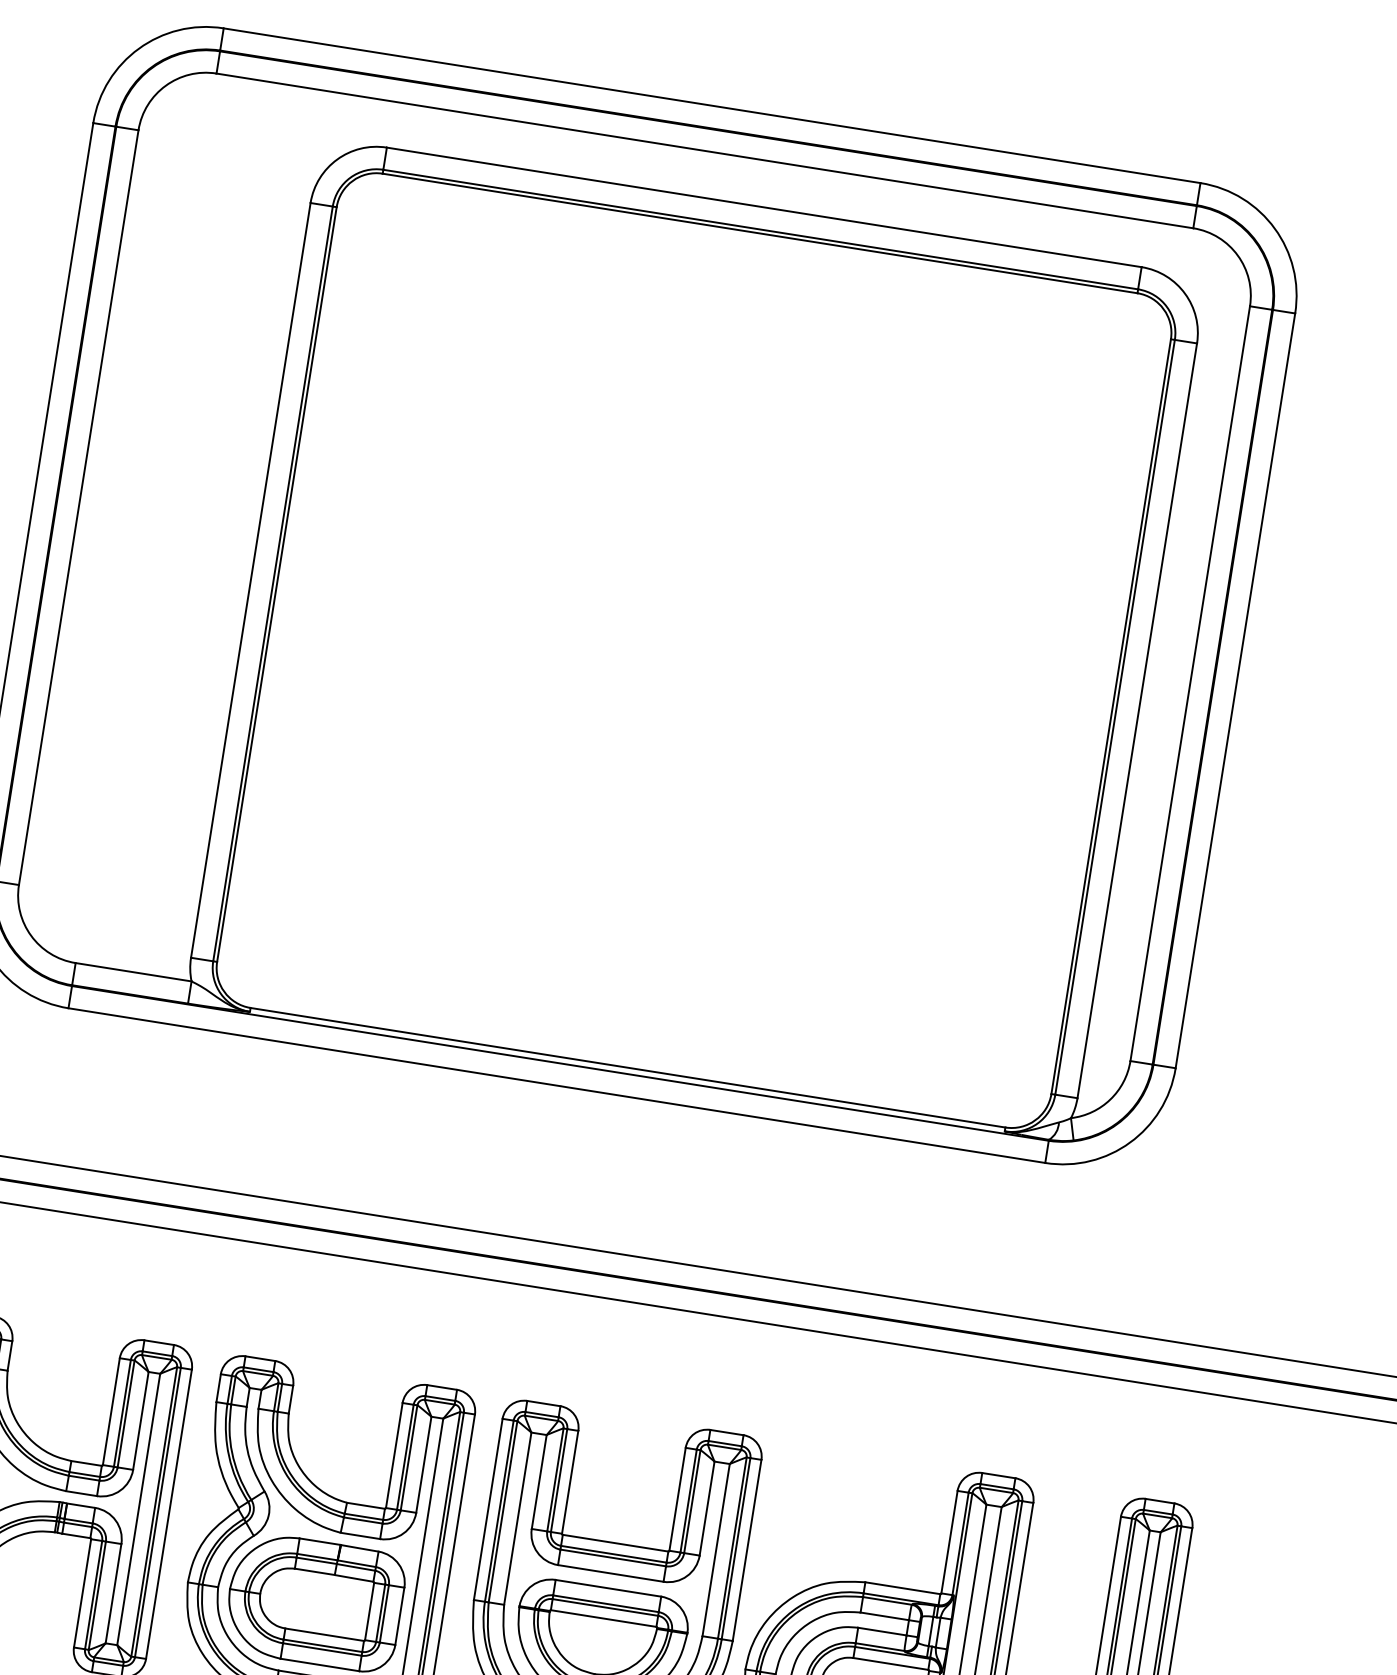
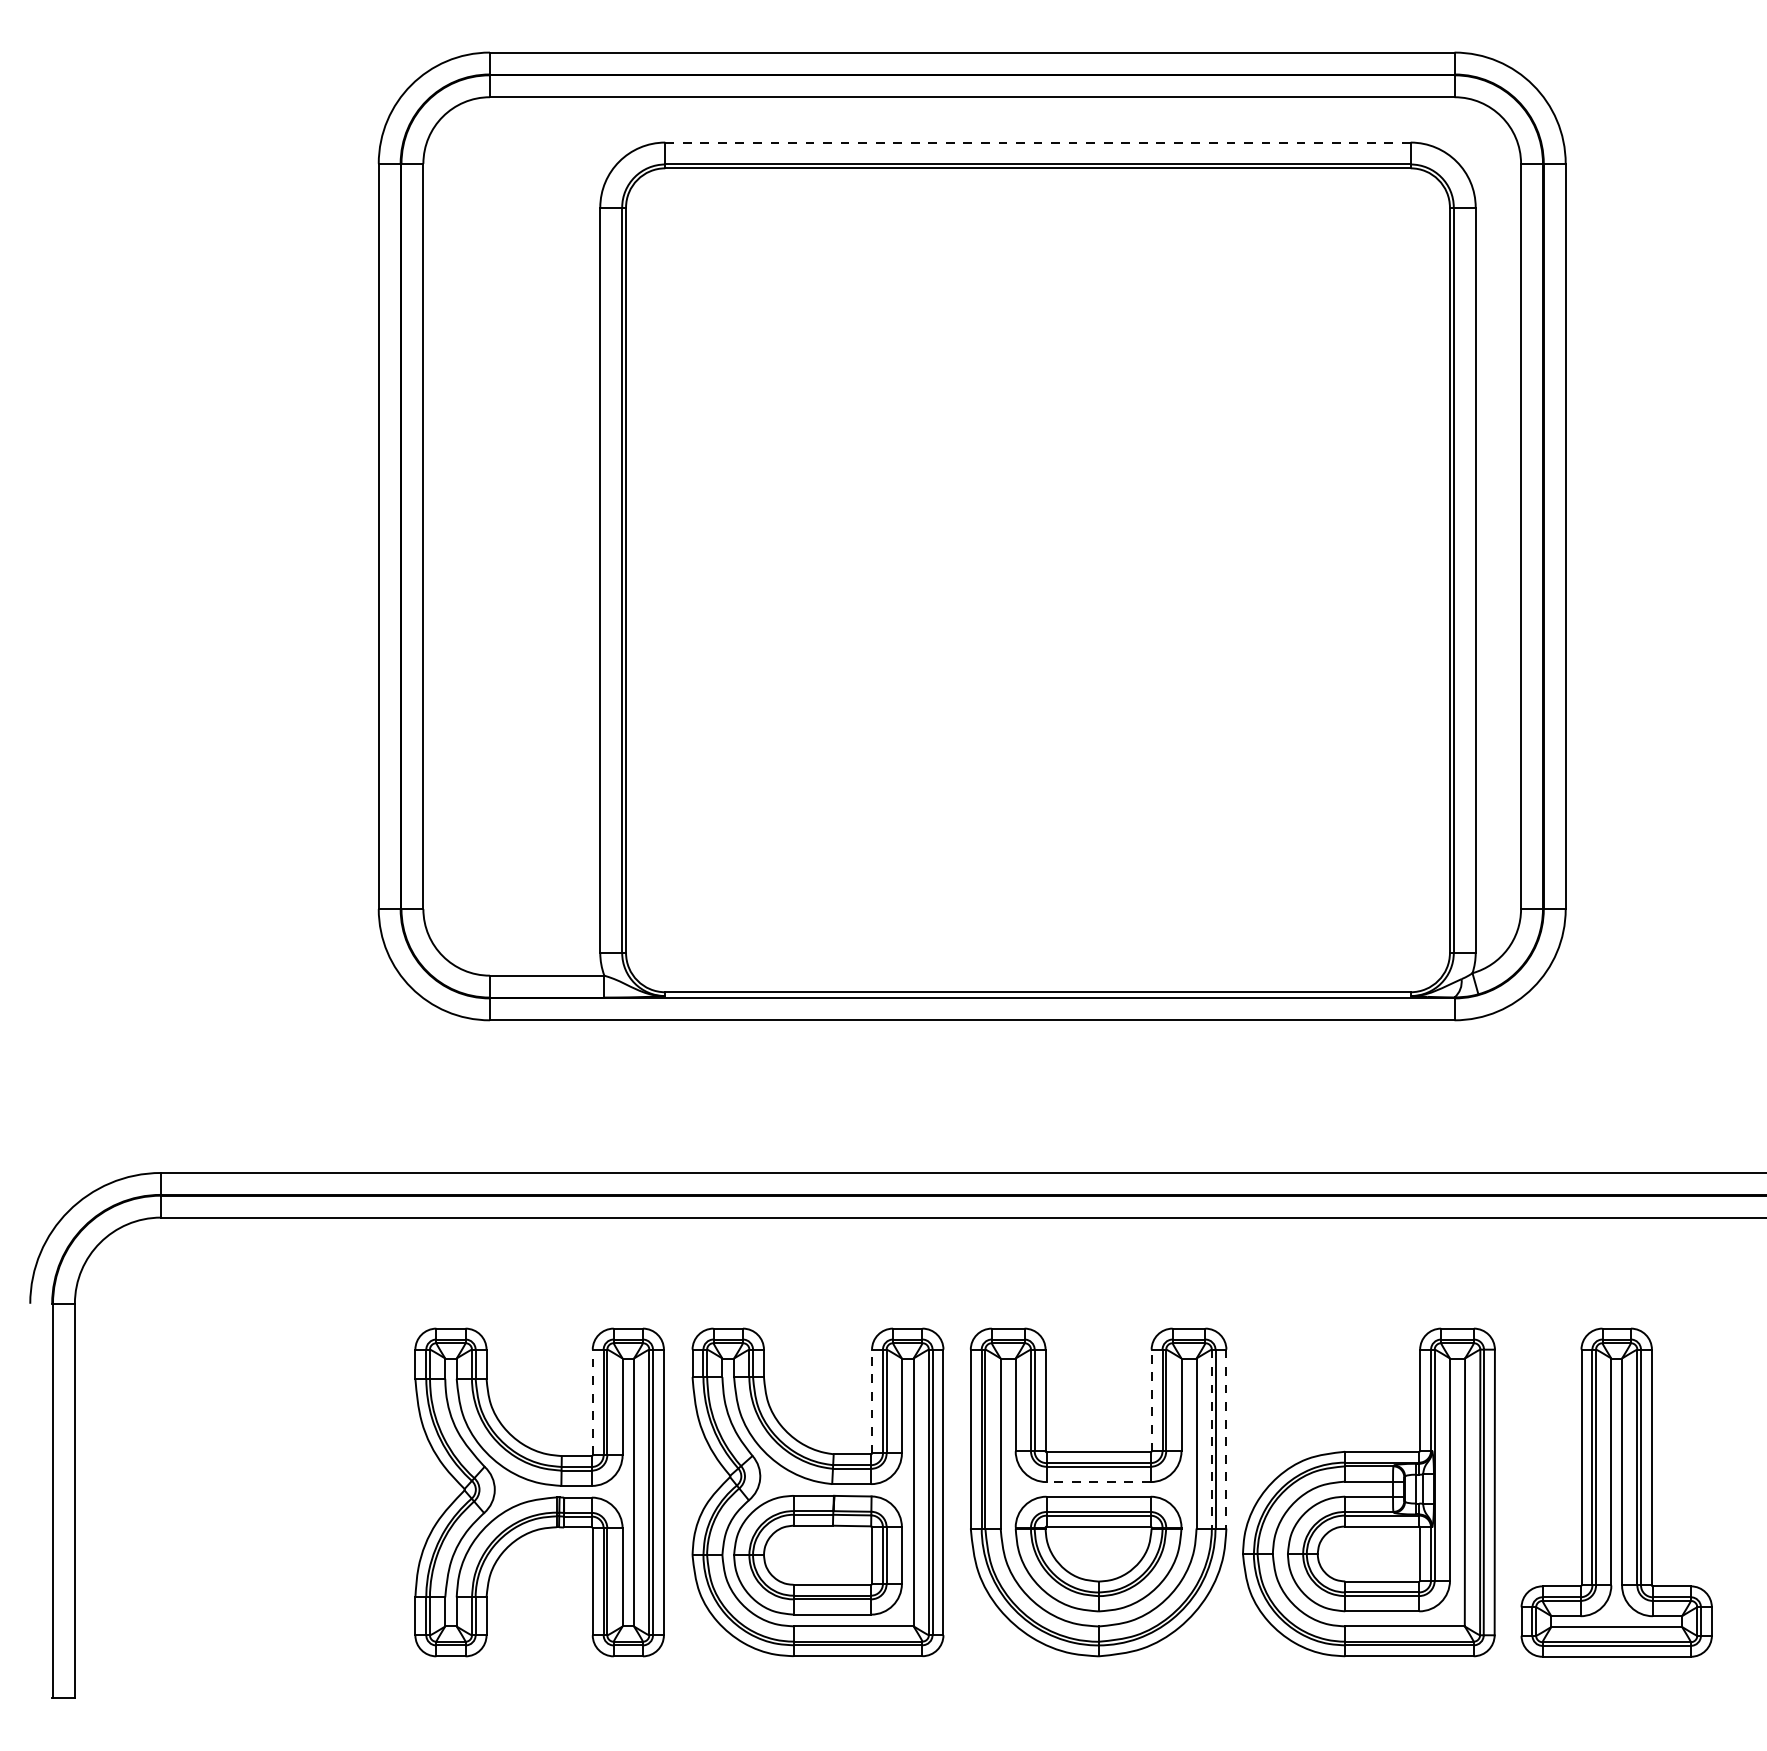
line: (764, 207) -> (1038, 142), solid -> dashed
line: (111, 1411) -> (592, 1402), solid -> dashed
line: (394, 1455) -> (872, 1401), solid -> dashed
line: (677, 1499) -> (1151, 1400), solid -> dashed
line: (731, 1548) -> (1211, 1439), solid -> dashed
line: (747, 1550) -> (1226, 1439), solid -> dashed
line: (610, 1573) -> (1098, 1482), solid -> dashed

